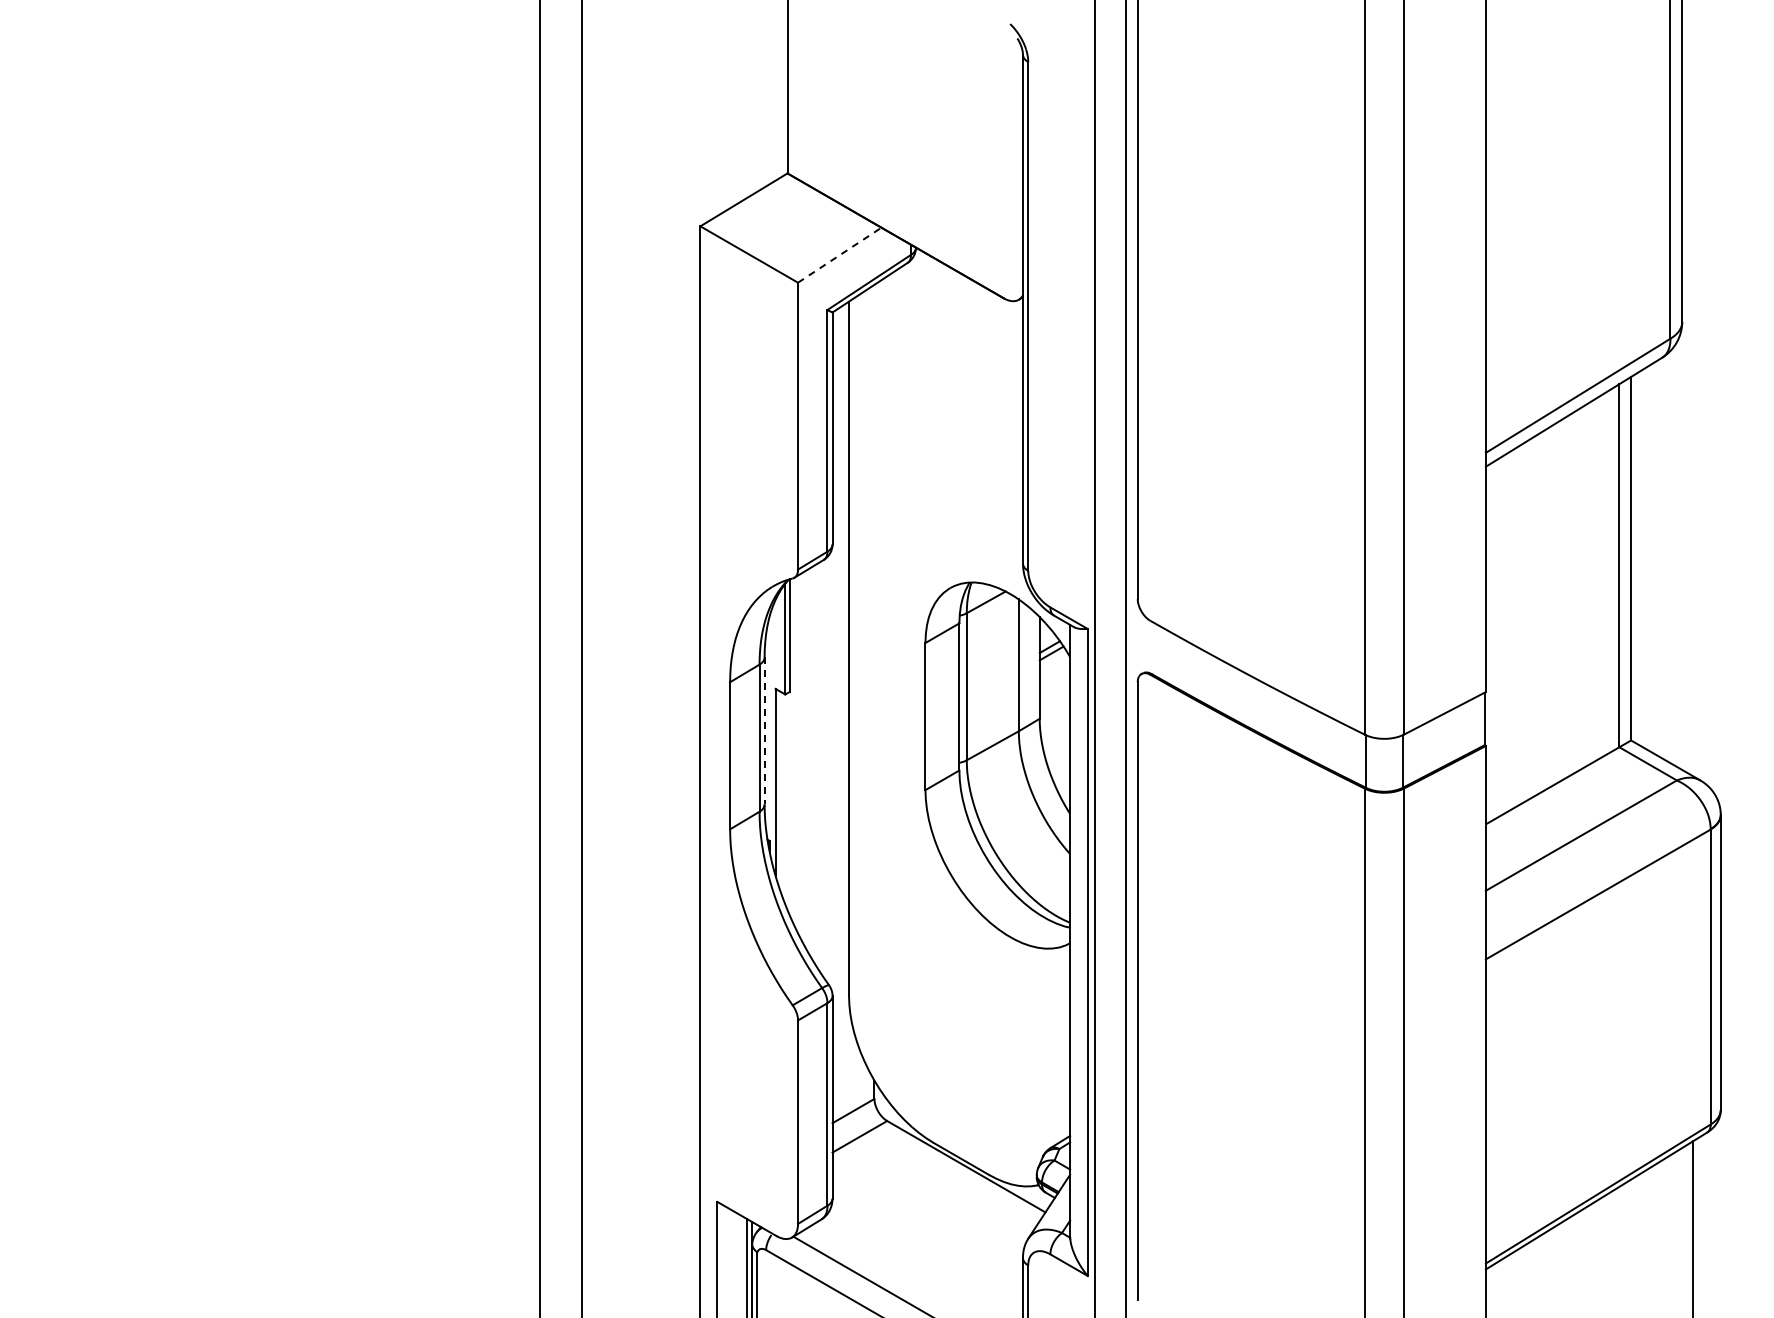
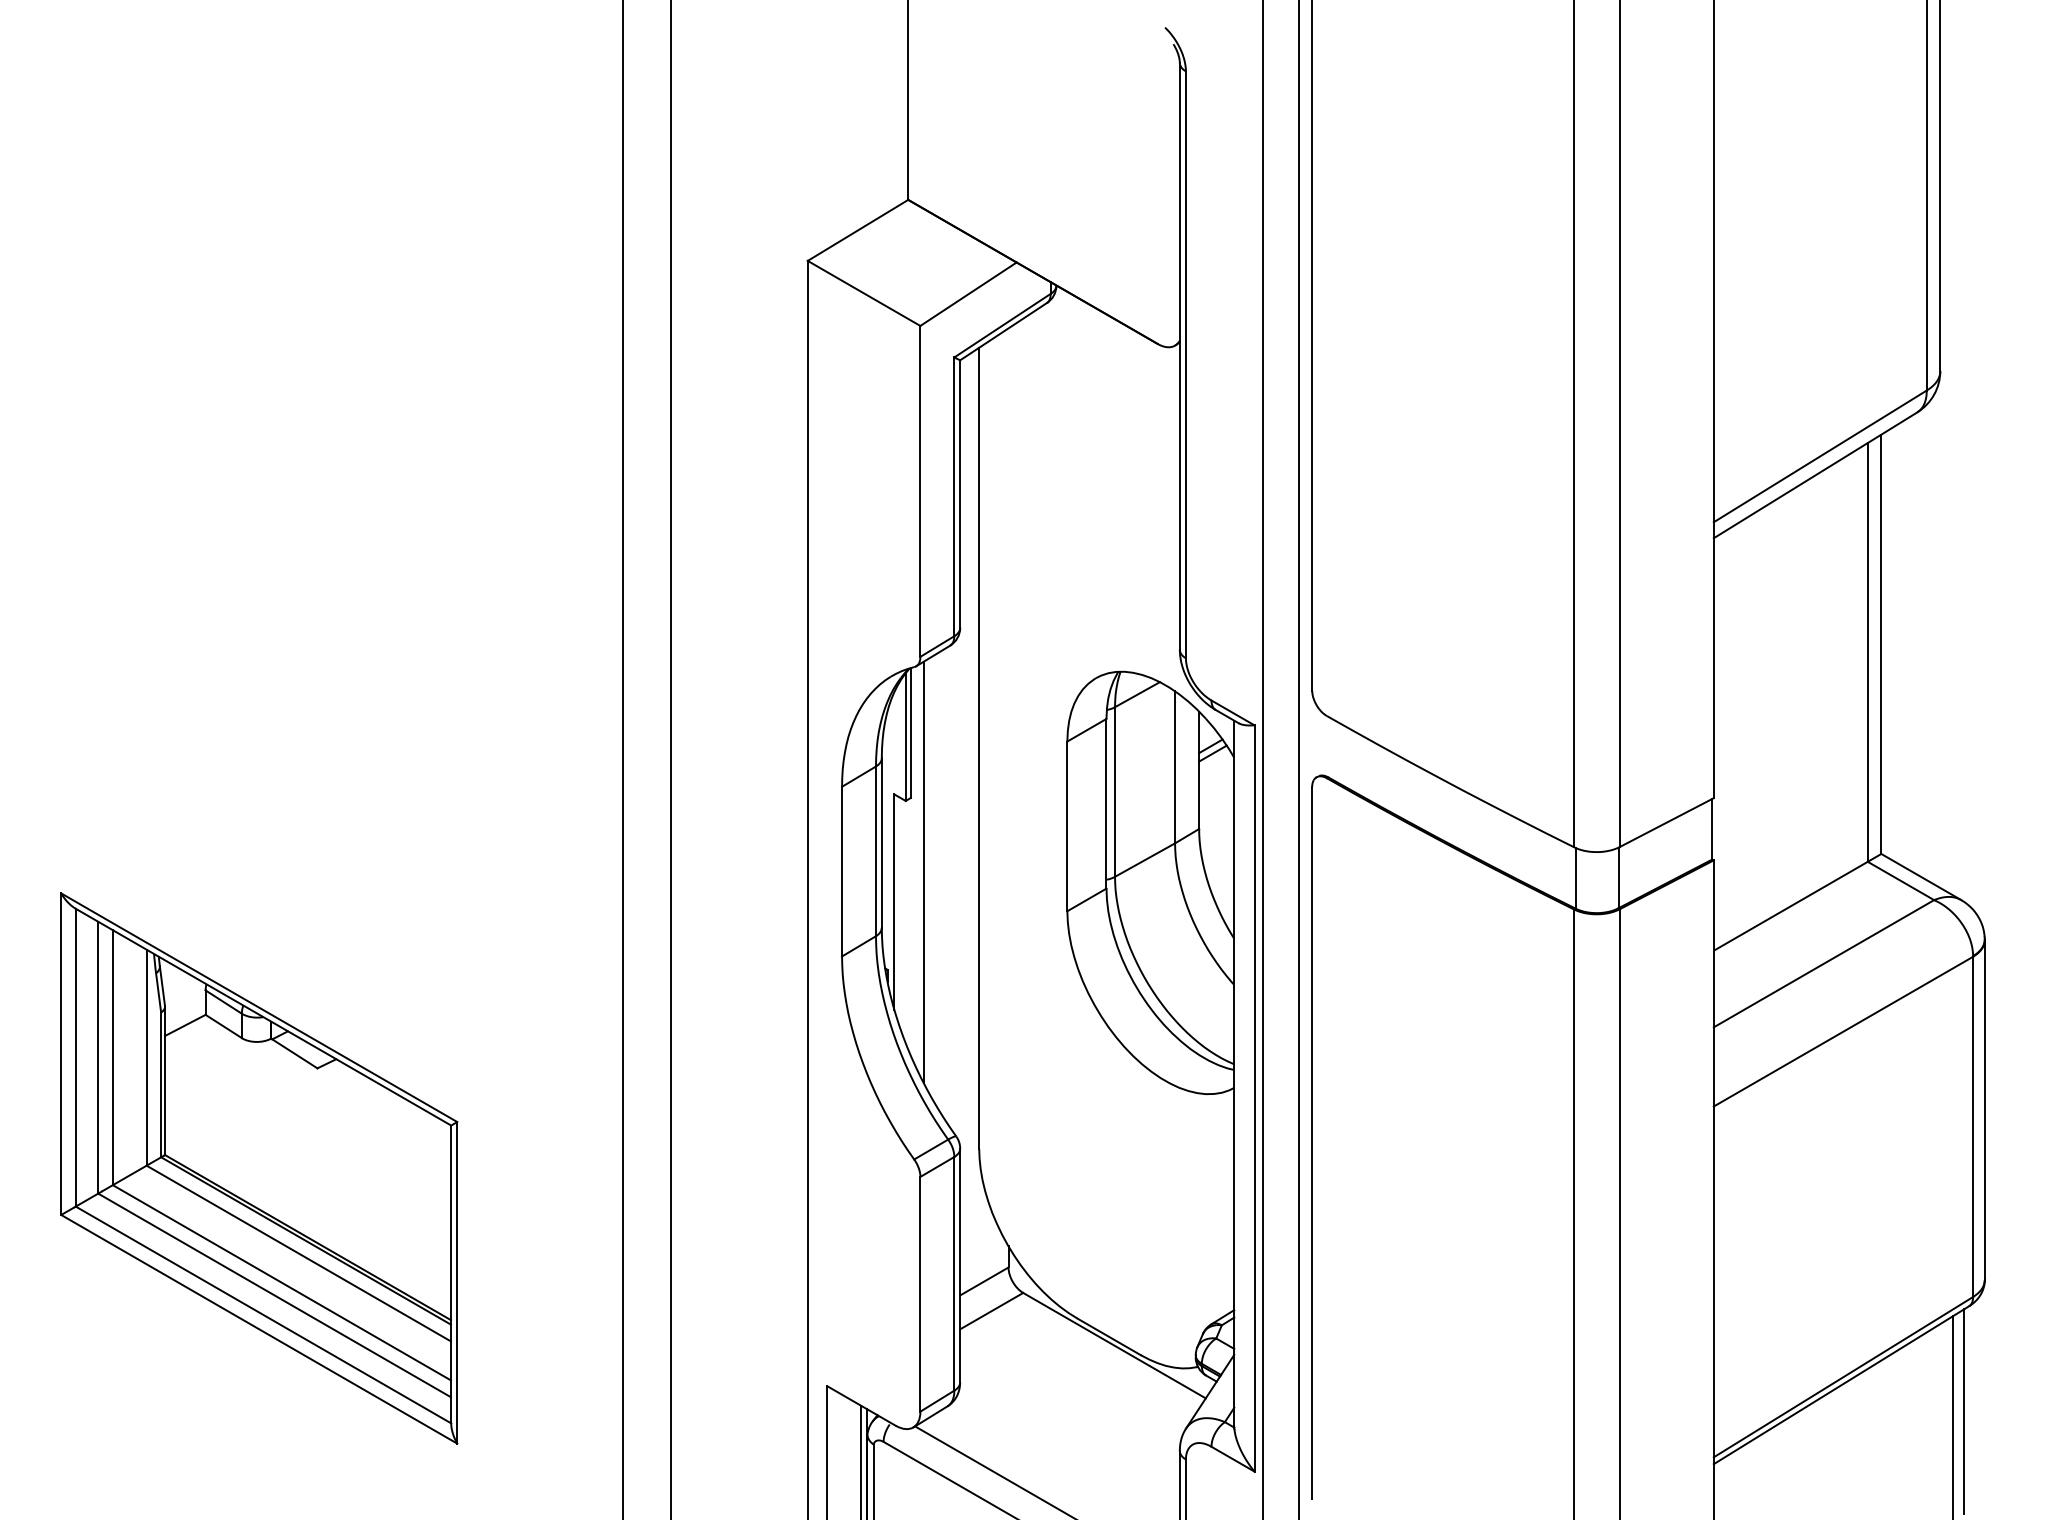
line: (839, 255) -> (968, 294), dashed -> solid
line: (764, 730) -> (881, 842), dashed -> solid
line: (800, 755) -> (923, 871), added
part: (224, 1012) -> (258, 1167), added
line: (1703, 1223) -> (1964, 1411), added

